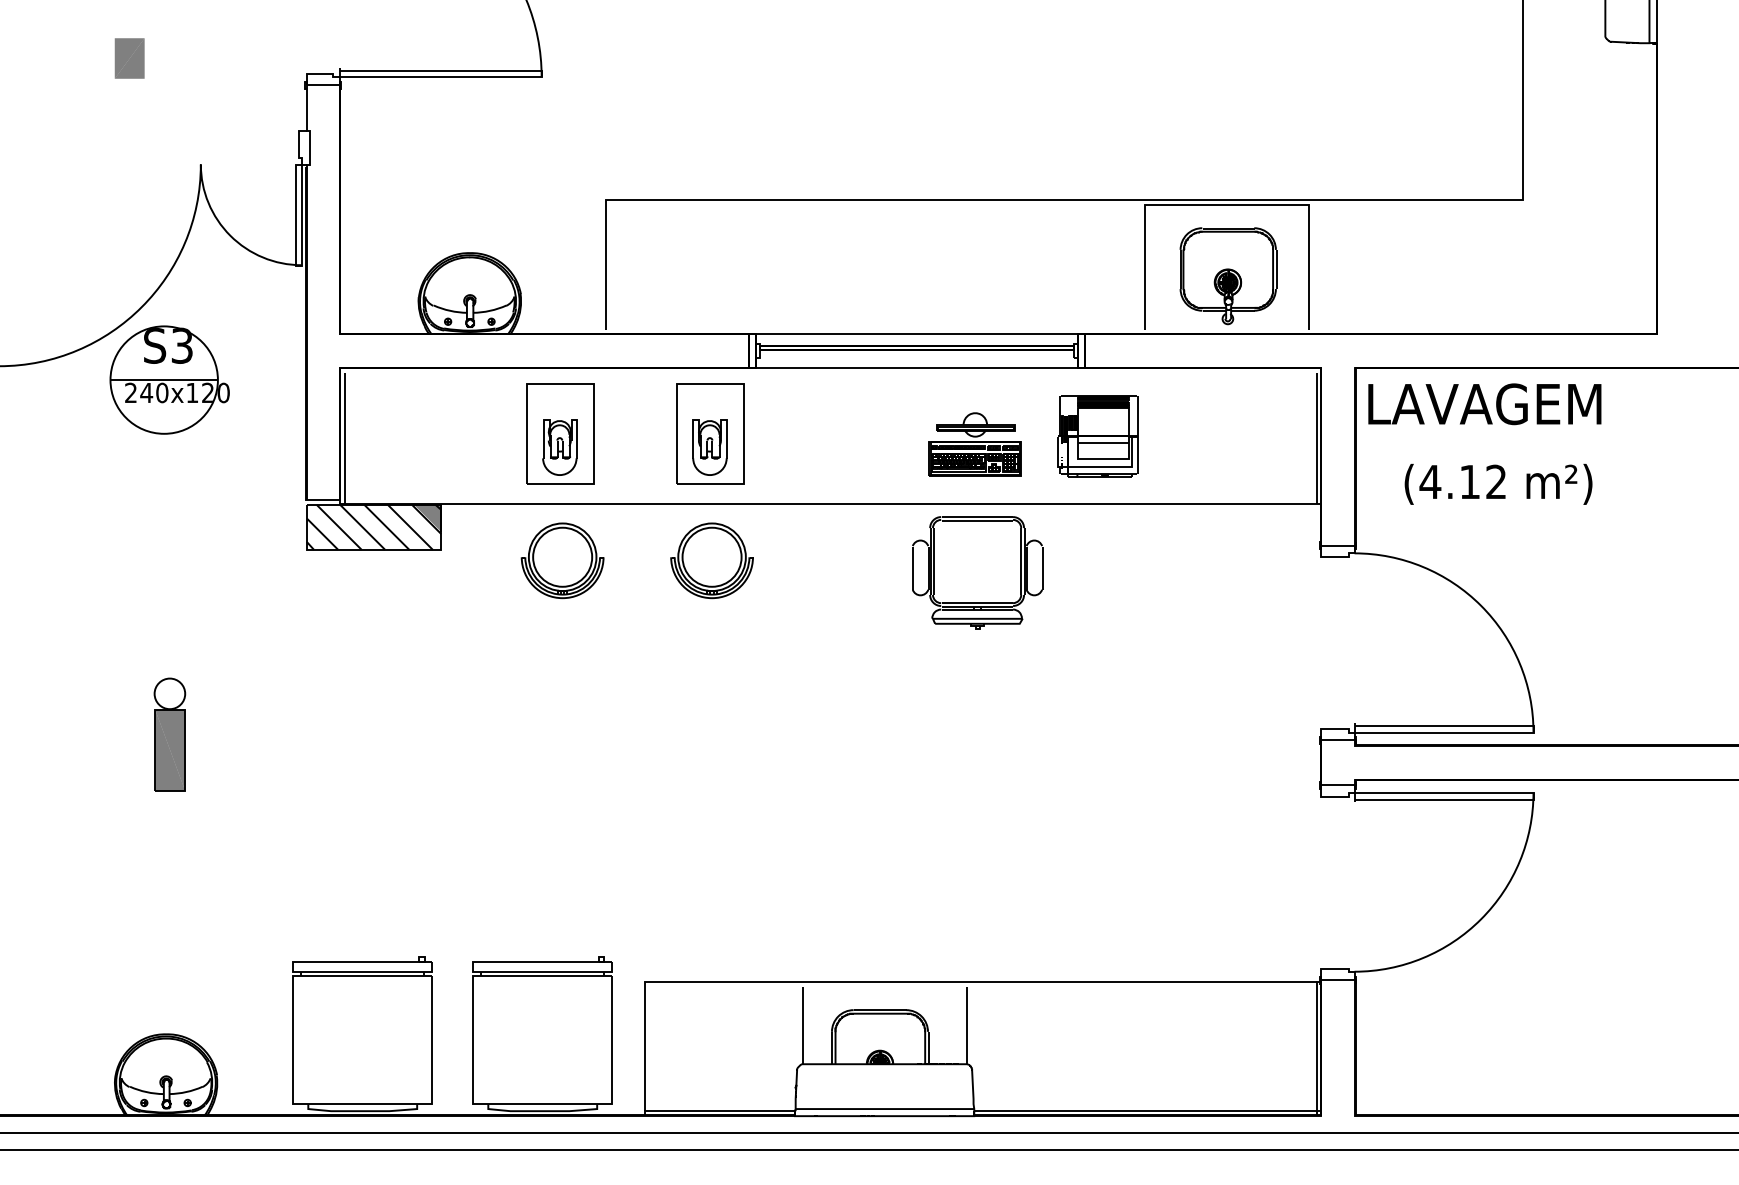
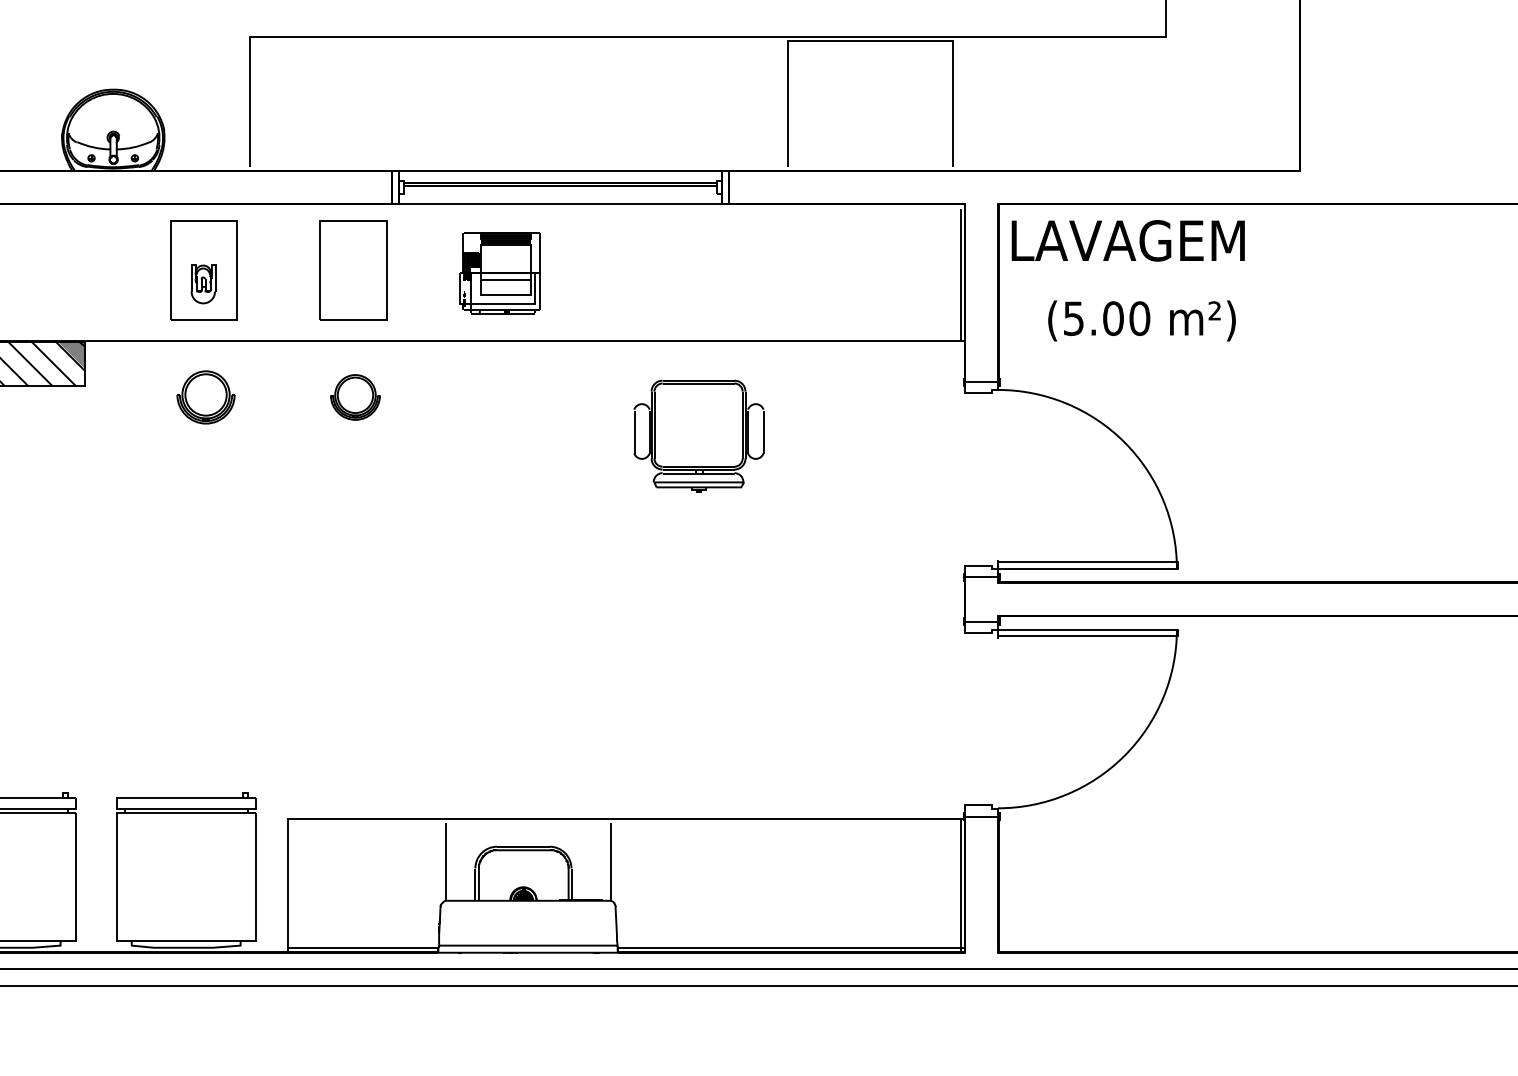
part: (1228, 276) -> (871, 113), removed
part: (1097, 436) -> (499, 273), moved
part: (974, 444) -> (617, 281), removed
part: (559, 447) -> (202, 284), size x0.7
part: (709, 447) -> (352, 284), removed
text: (1462, 481) -> (1105, 318), (4.12 -> (5.00
part: (562, 560) -> (205, 397), size x0.7
part: (711, 560) -> (354, 397), size x0.6
part: (977, 572) -> (698, 436), moved

